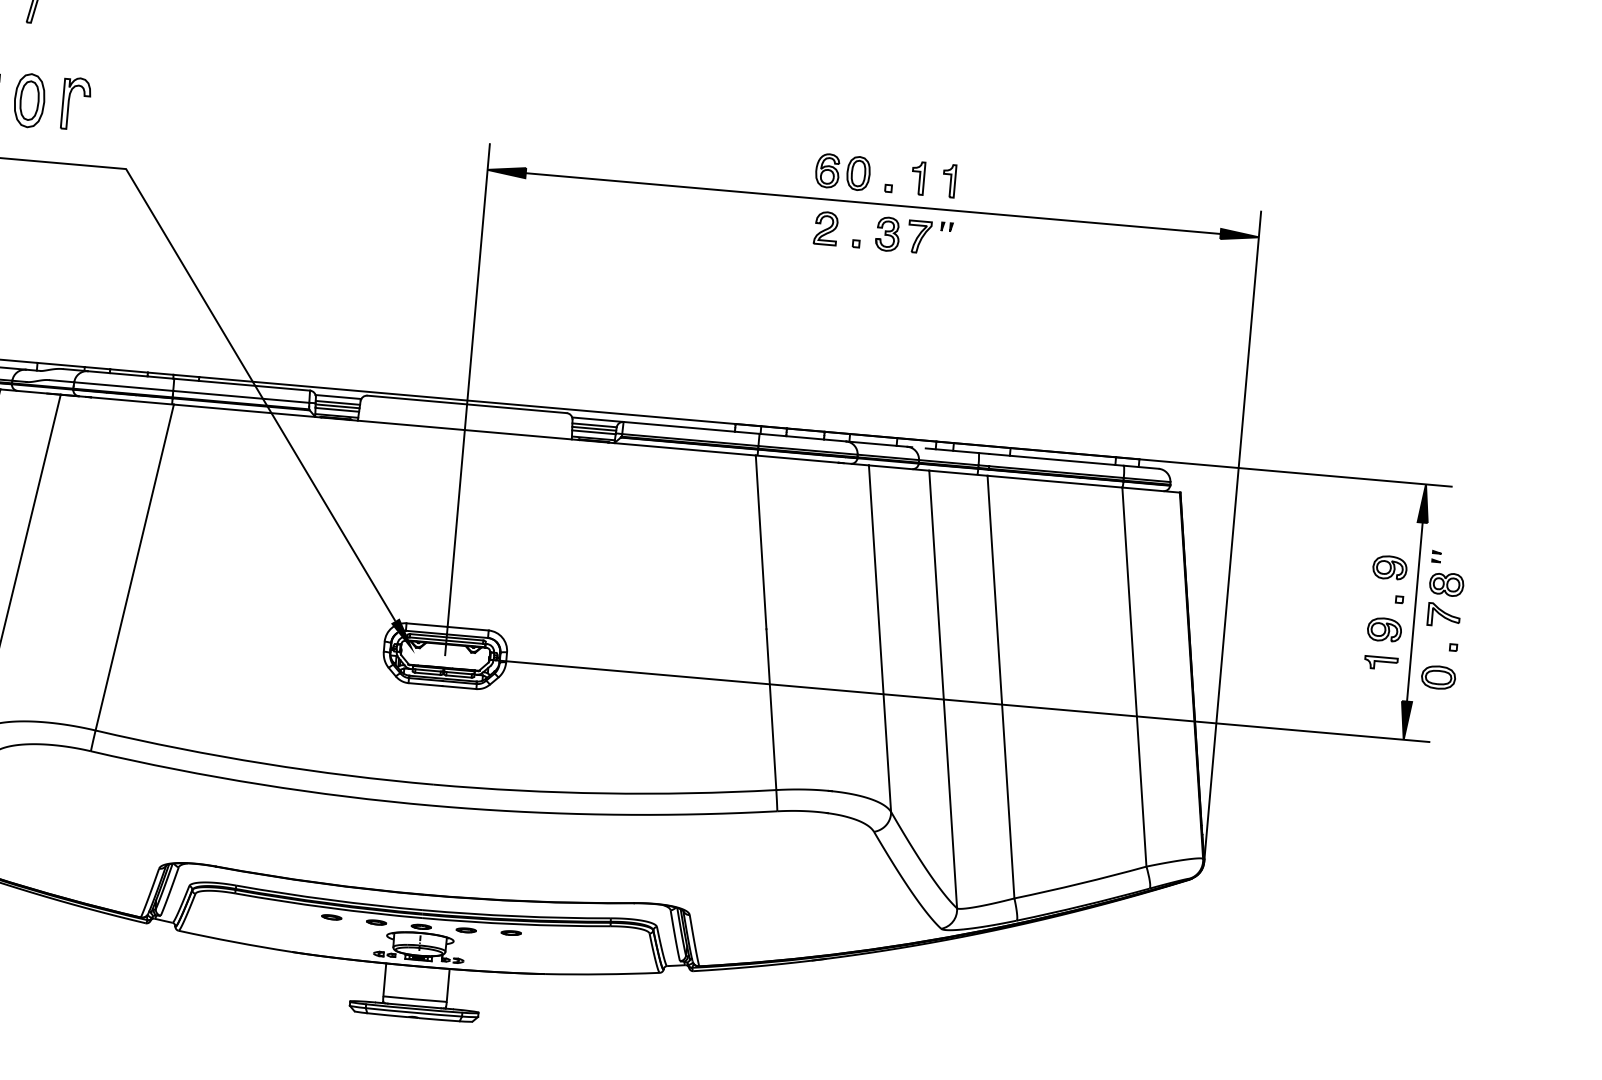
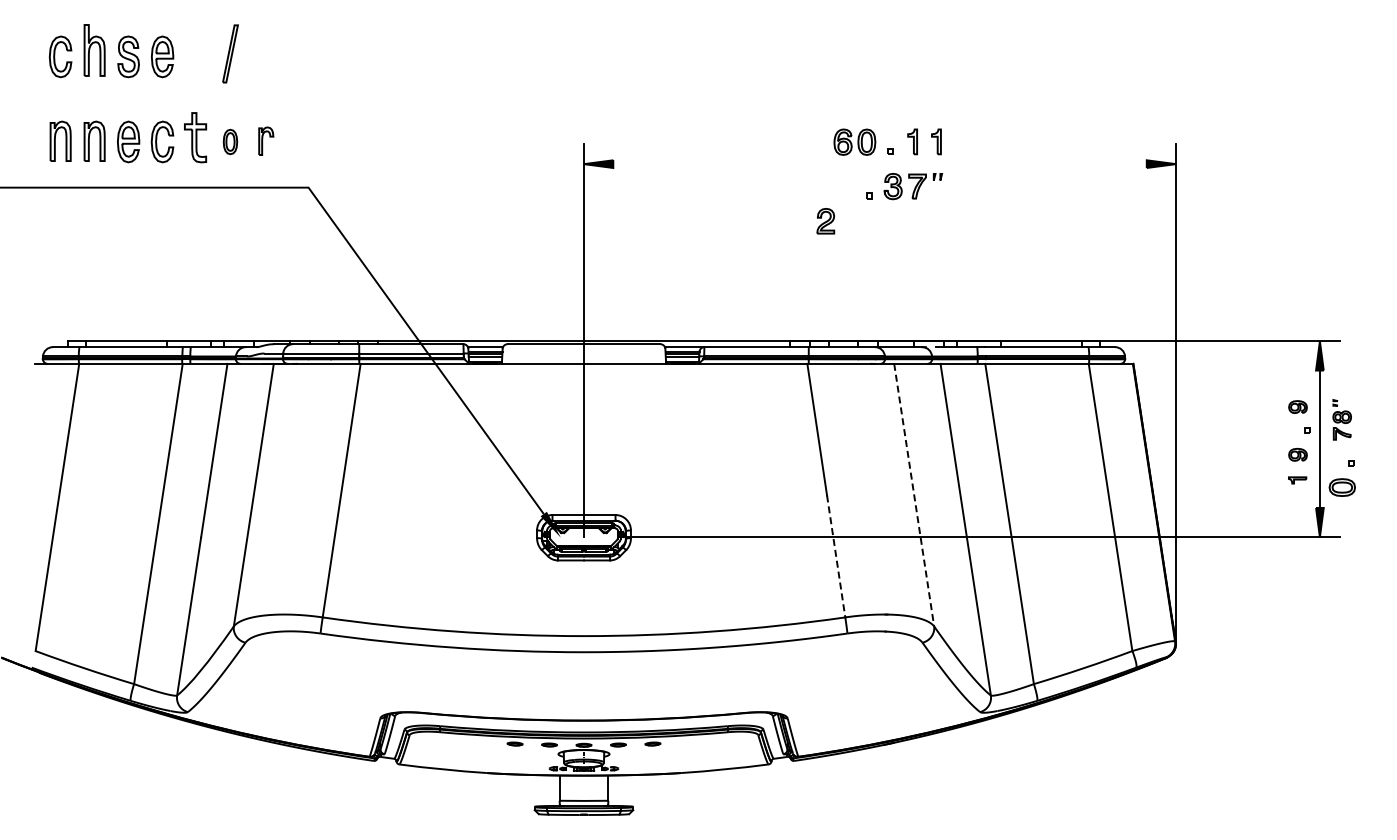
part: (29, 100) -> (230, 141), size x0.6
part: (76, 102) -> (266, 140), size x0.7
line: (872, 203) -> (879, 164), removed
part: (825, 228) -> (825, 221), moved
part: (1389, 566) -> (1297, 406), size x0.7
part: (1445, 588) -> (1341, 419), size x0.7
part: (1383, 629) -> (1297, 454), size x0.7
line: (880, 639) -> (914, 495), solid -> dashed
part: (1380, 663) -> (1297, 480), size x0.7
line: (771, 709) -> (836, 556), solid -> dashed

